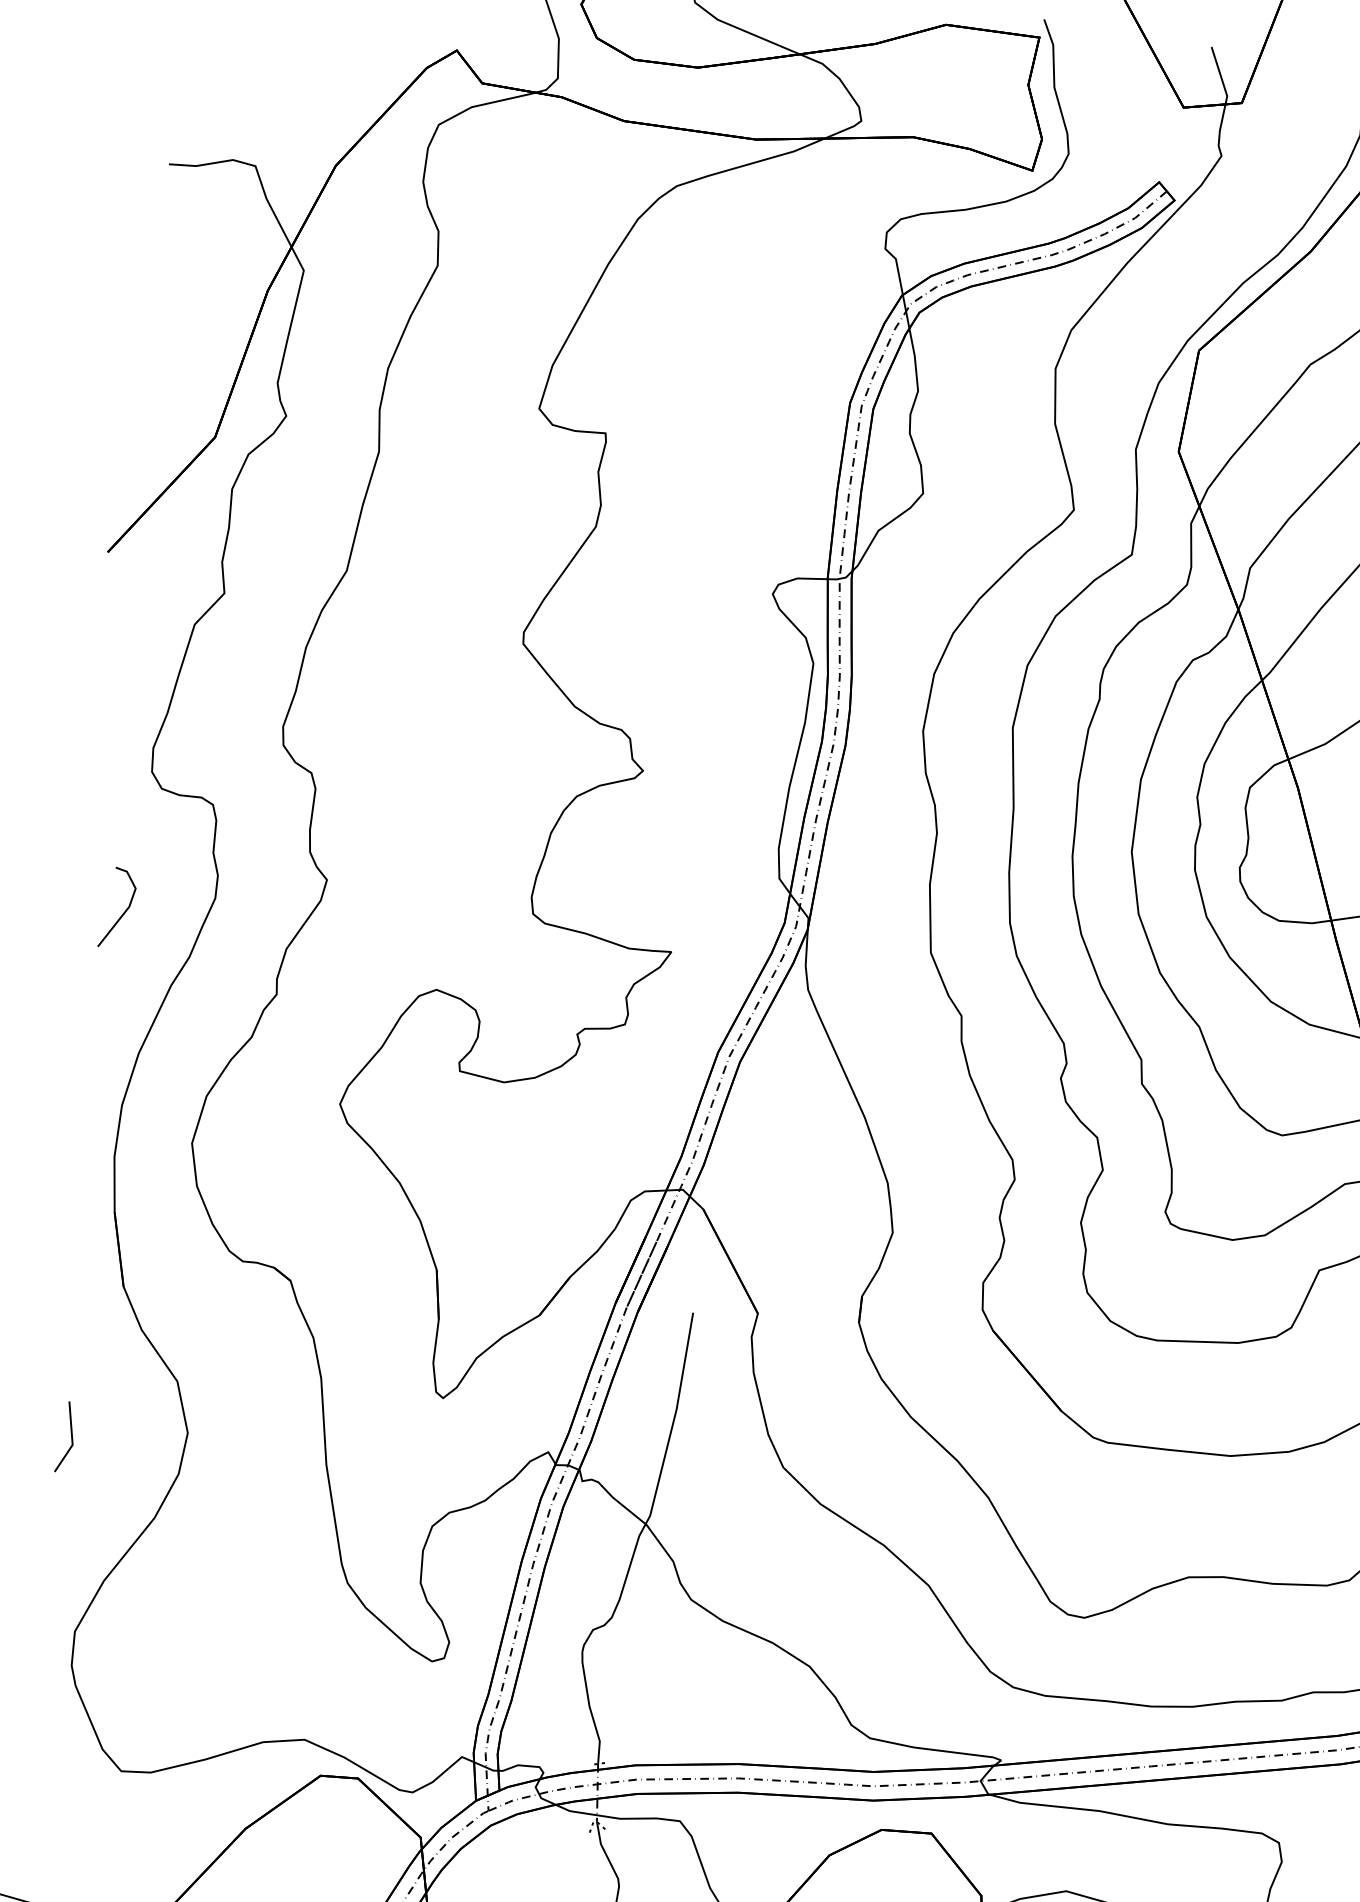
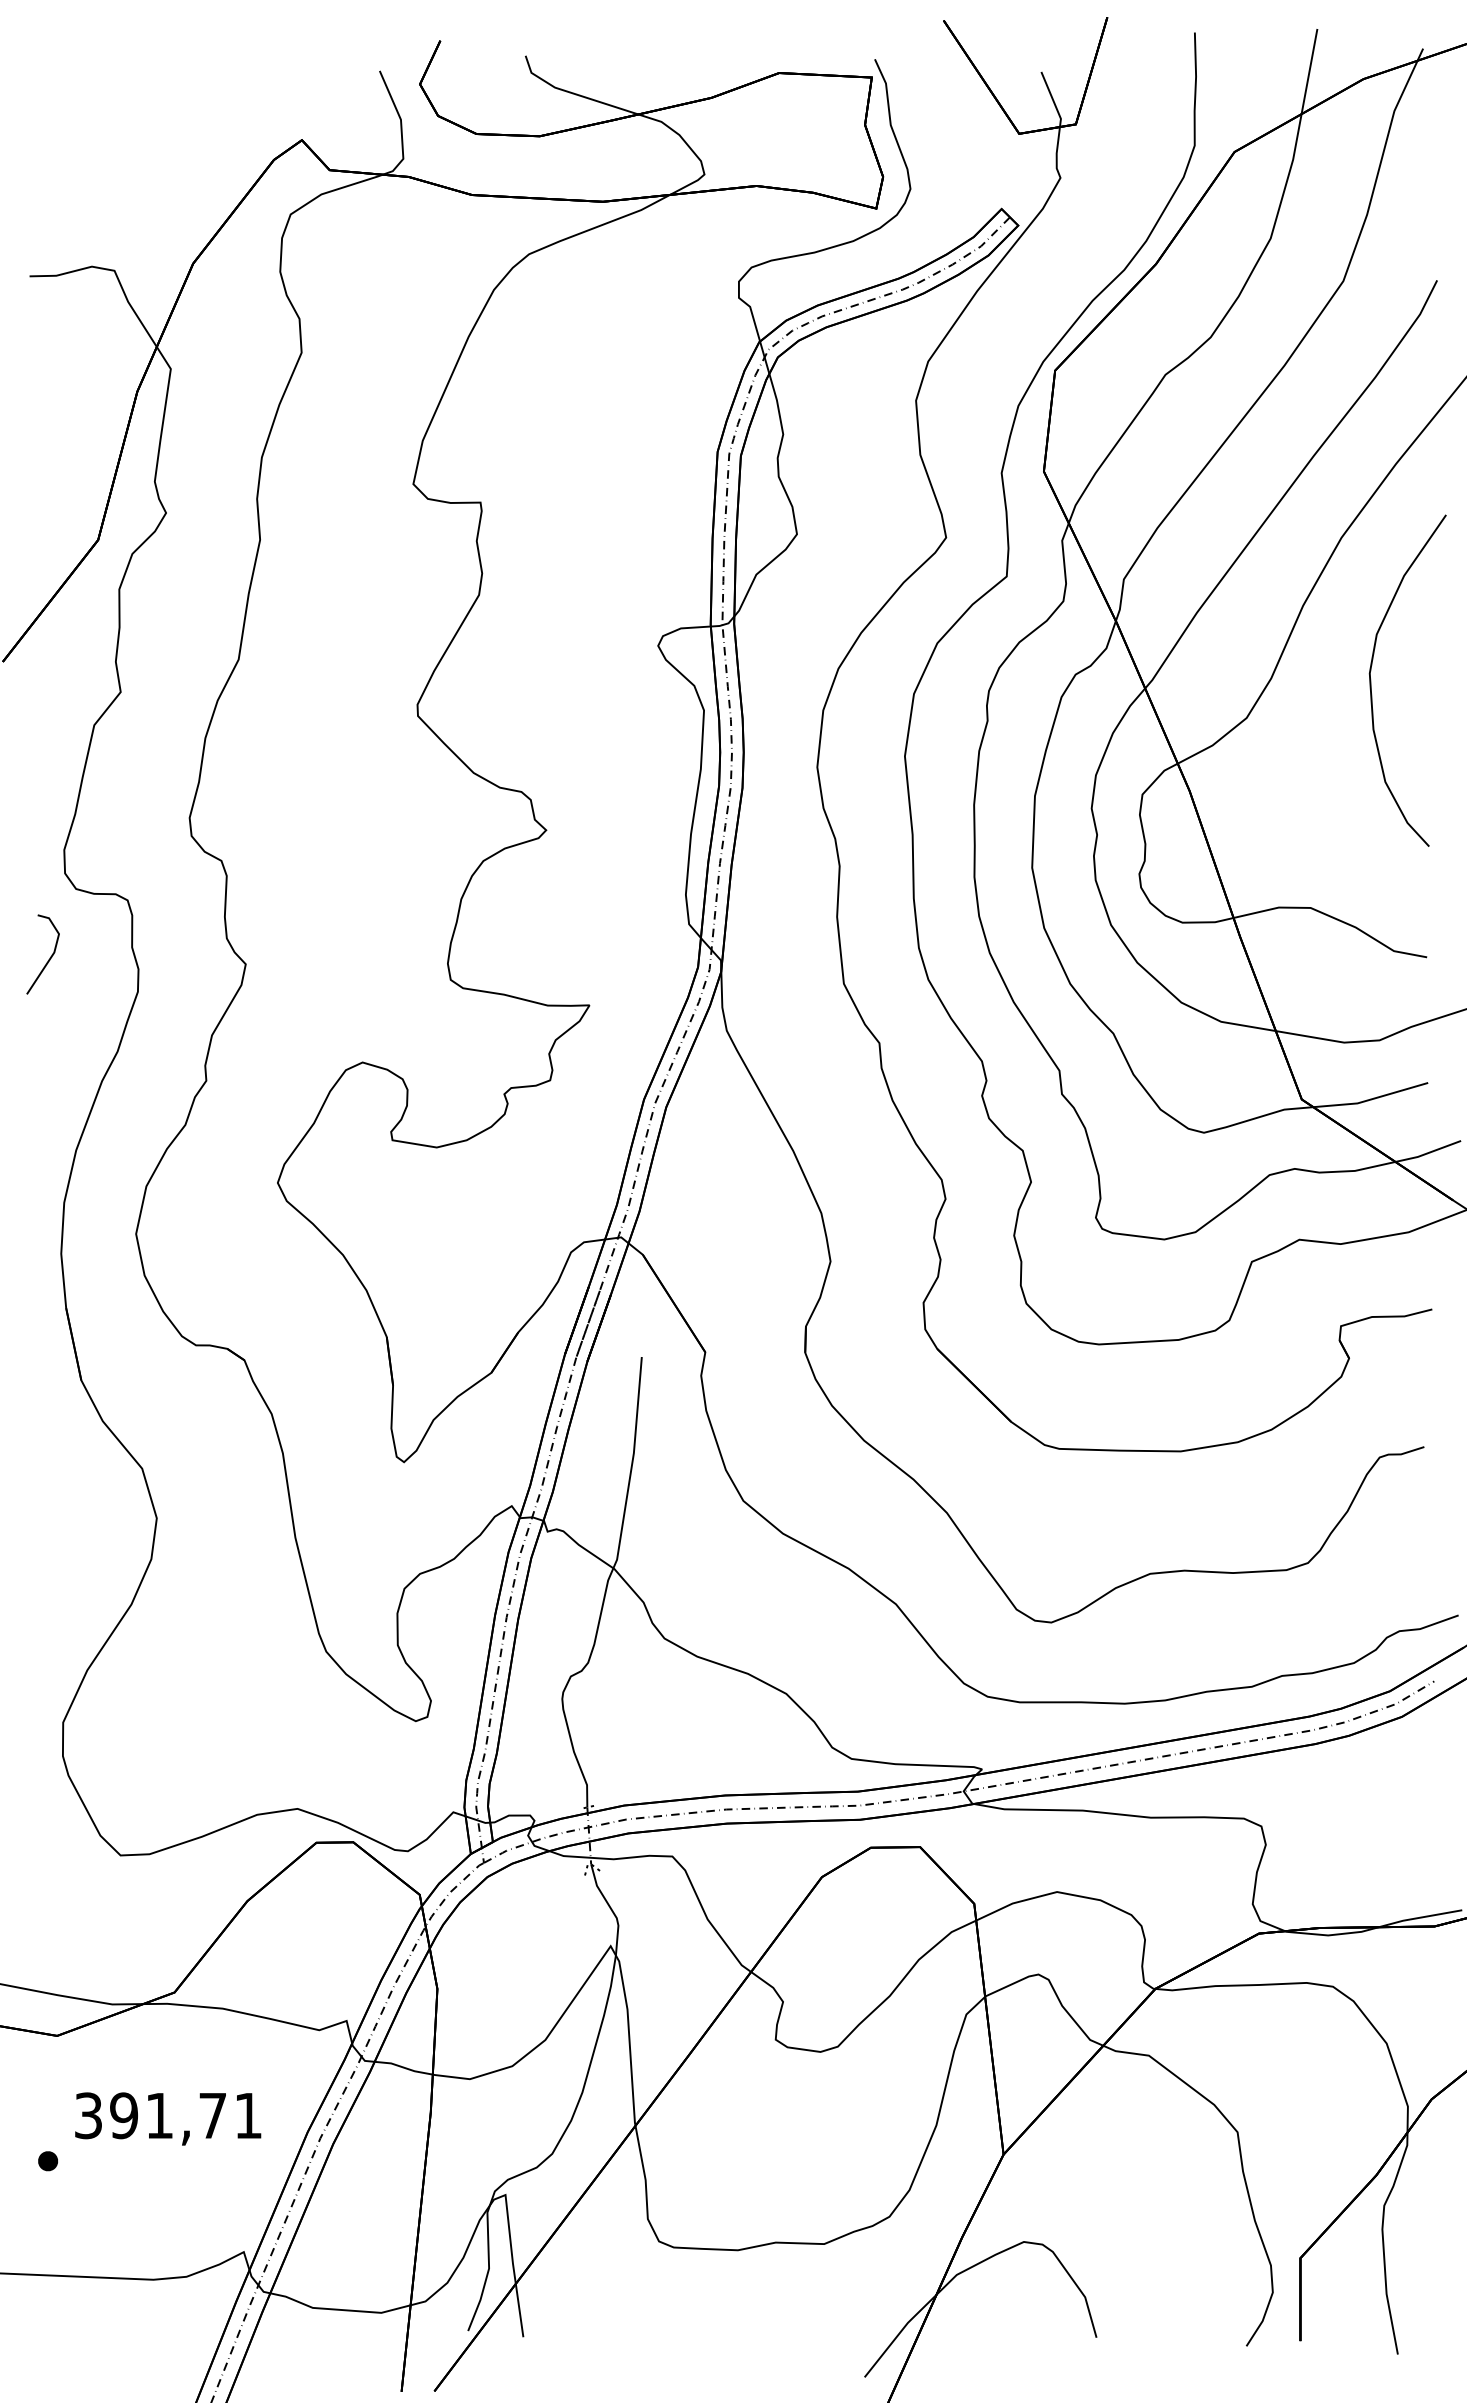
line: (122, 913) -> (48, 959), moved
line: (70, 1437) -> (42, 1532), removed

